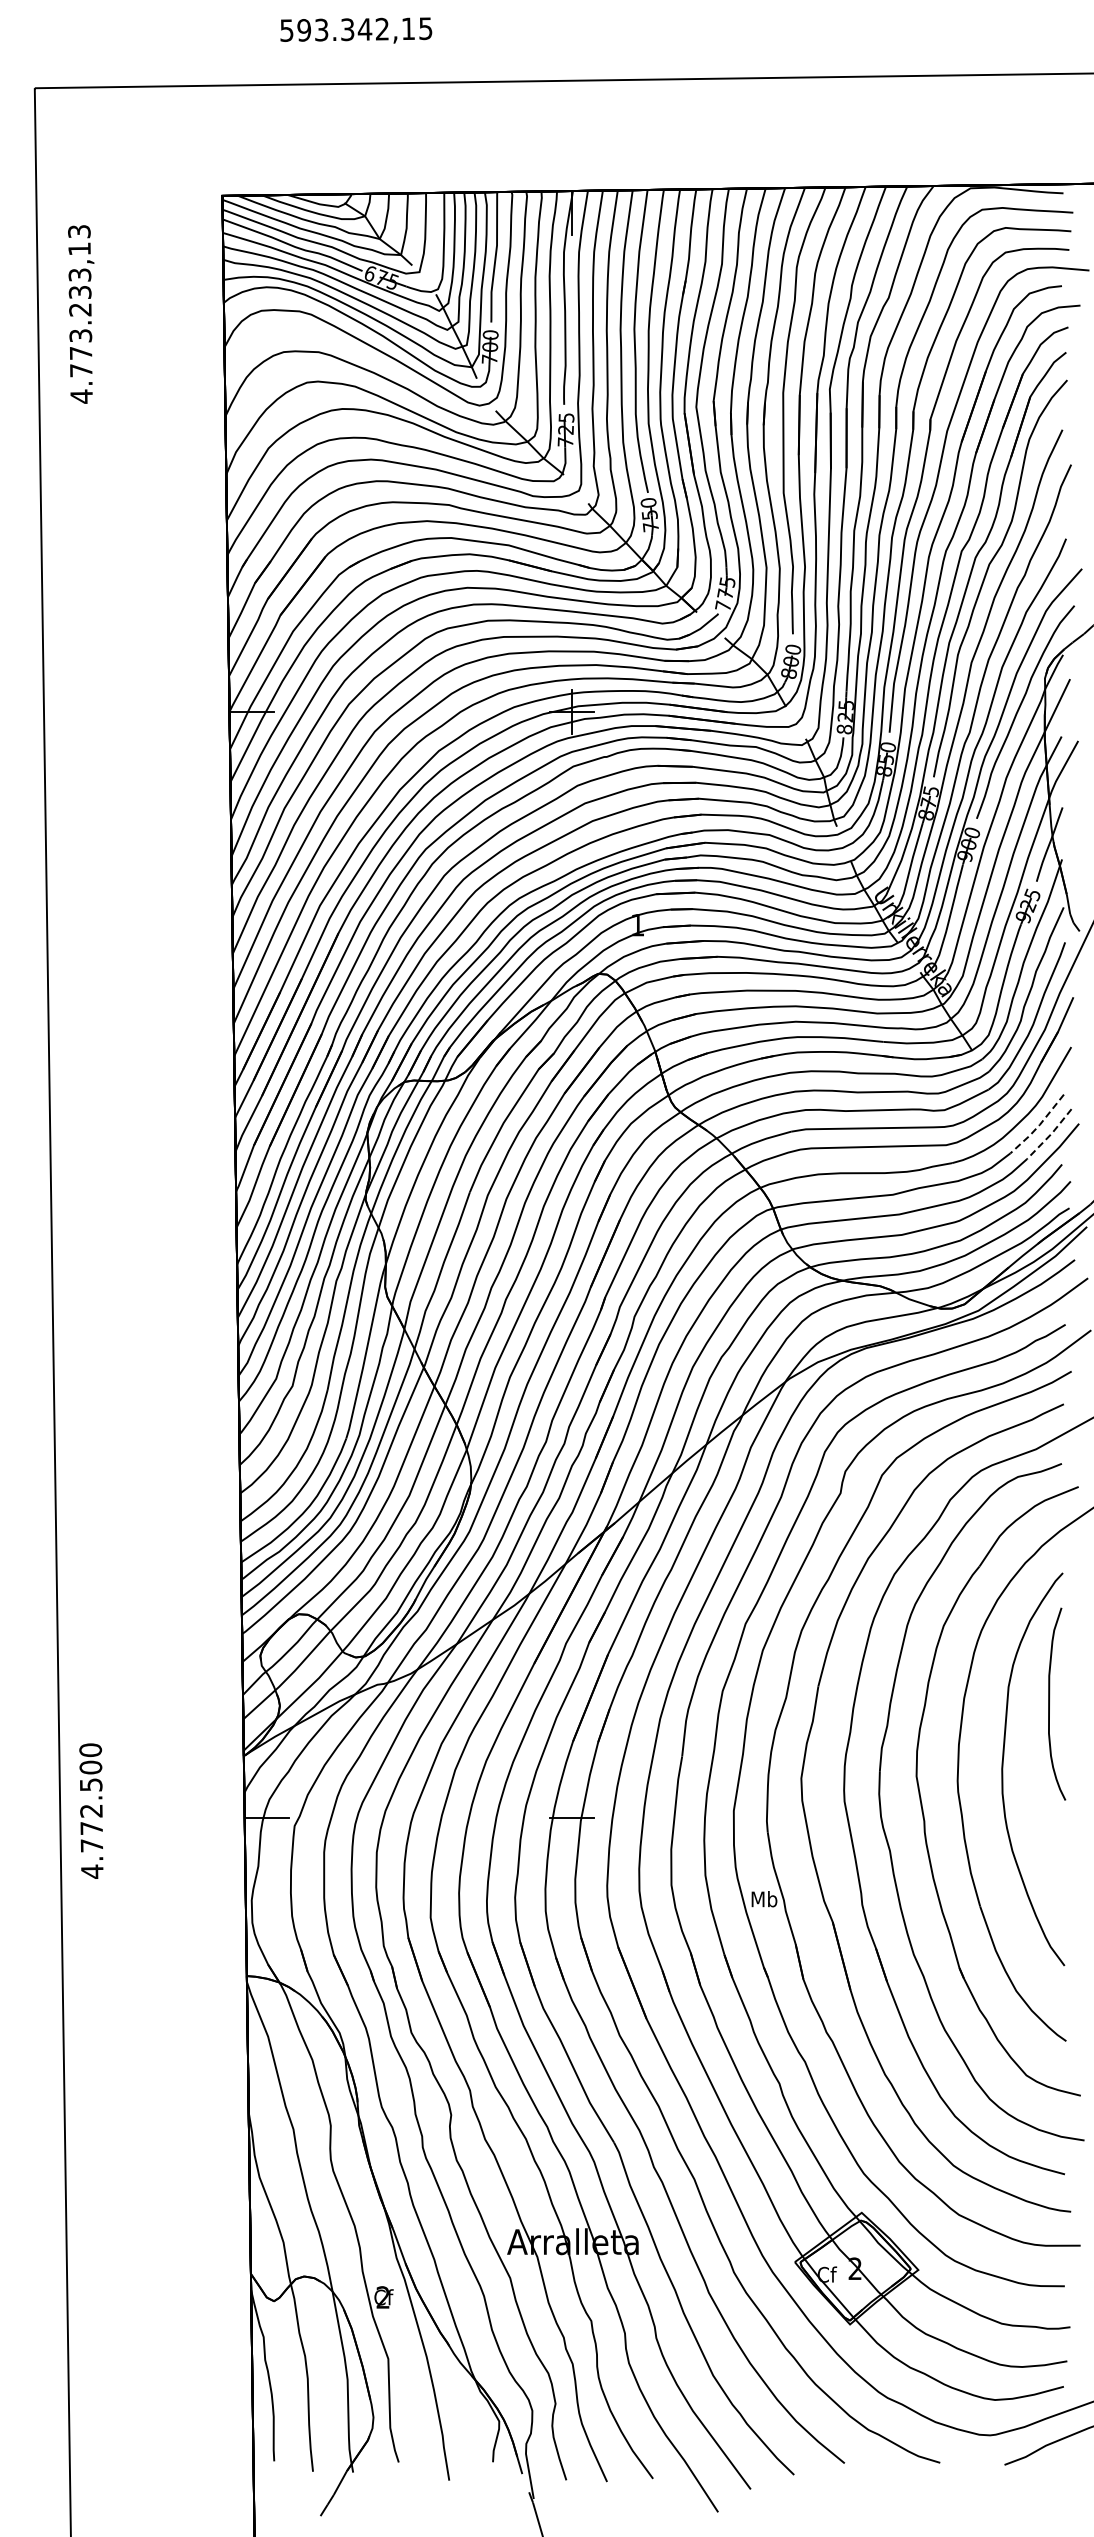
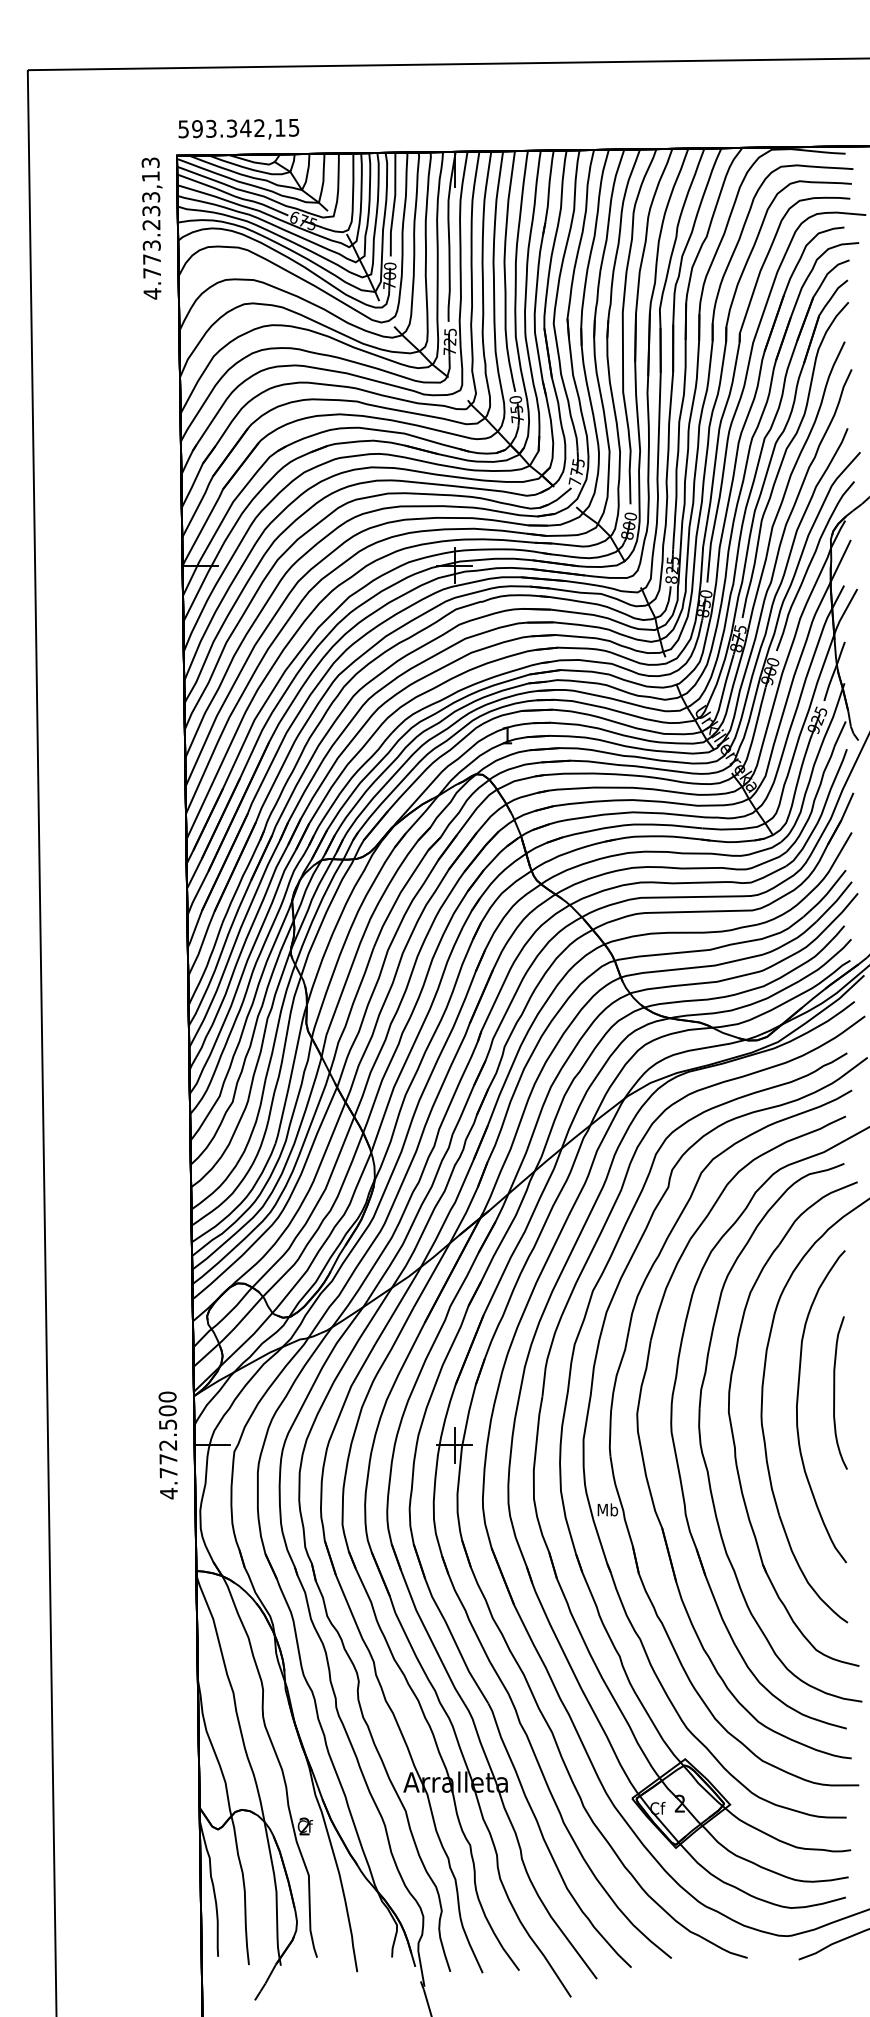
text: (356, 30) -> (239, 129), moved
text: (81, 314) -> (152, 228), moved
line: (1038, 1126) -> (825, 895), dashed -> solid
line: (1050, 1135) -> (835, 902), dashed -> solid
curve: (1049, 1703) -> (834, 1392), moved
text: (91, 1810) -> (168, 1444), moved
line: (571, 1817) -> (454, 1444), added

